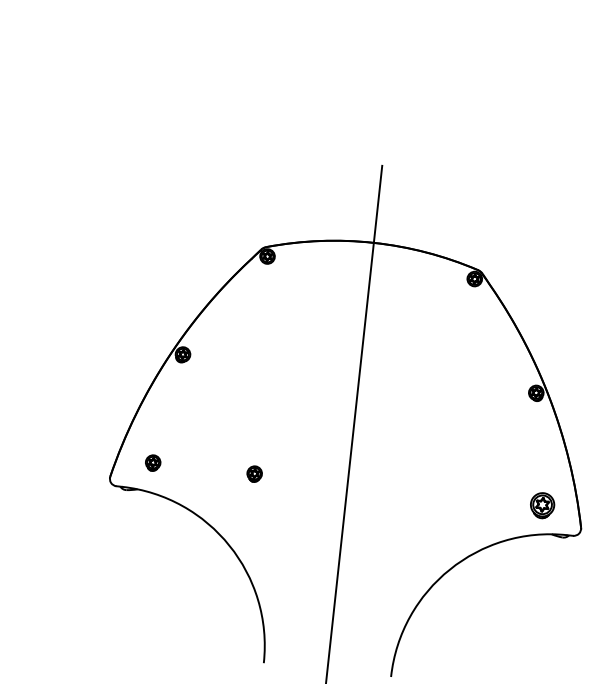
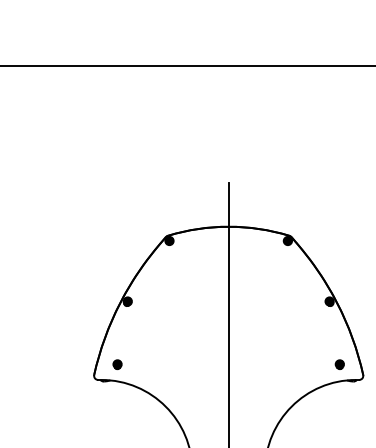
part: (254, 473) -> (175, 364), removed
part: (541, 505) -> (339, 364), size x0.62

